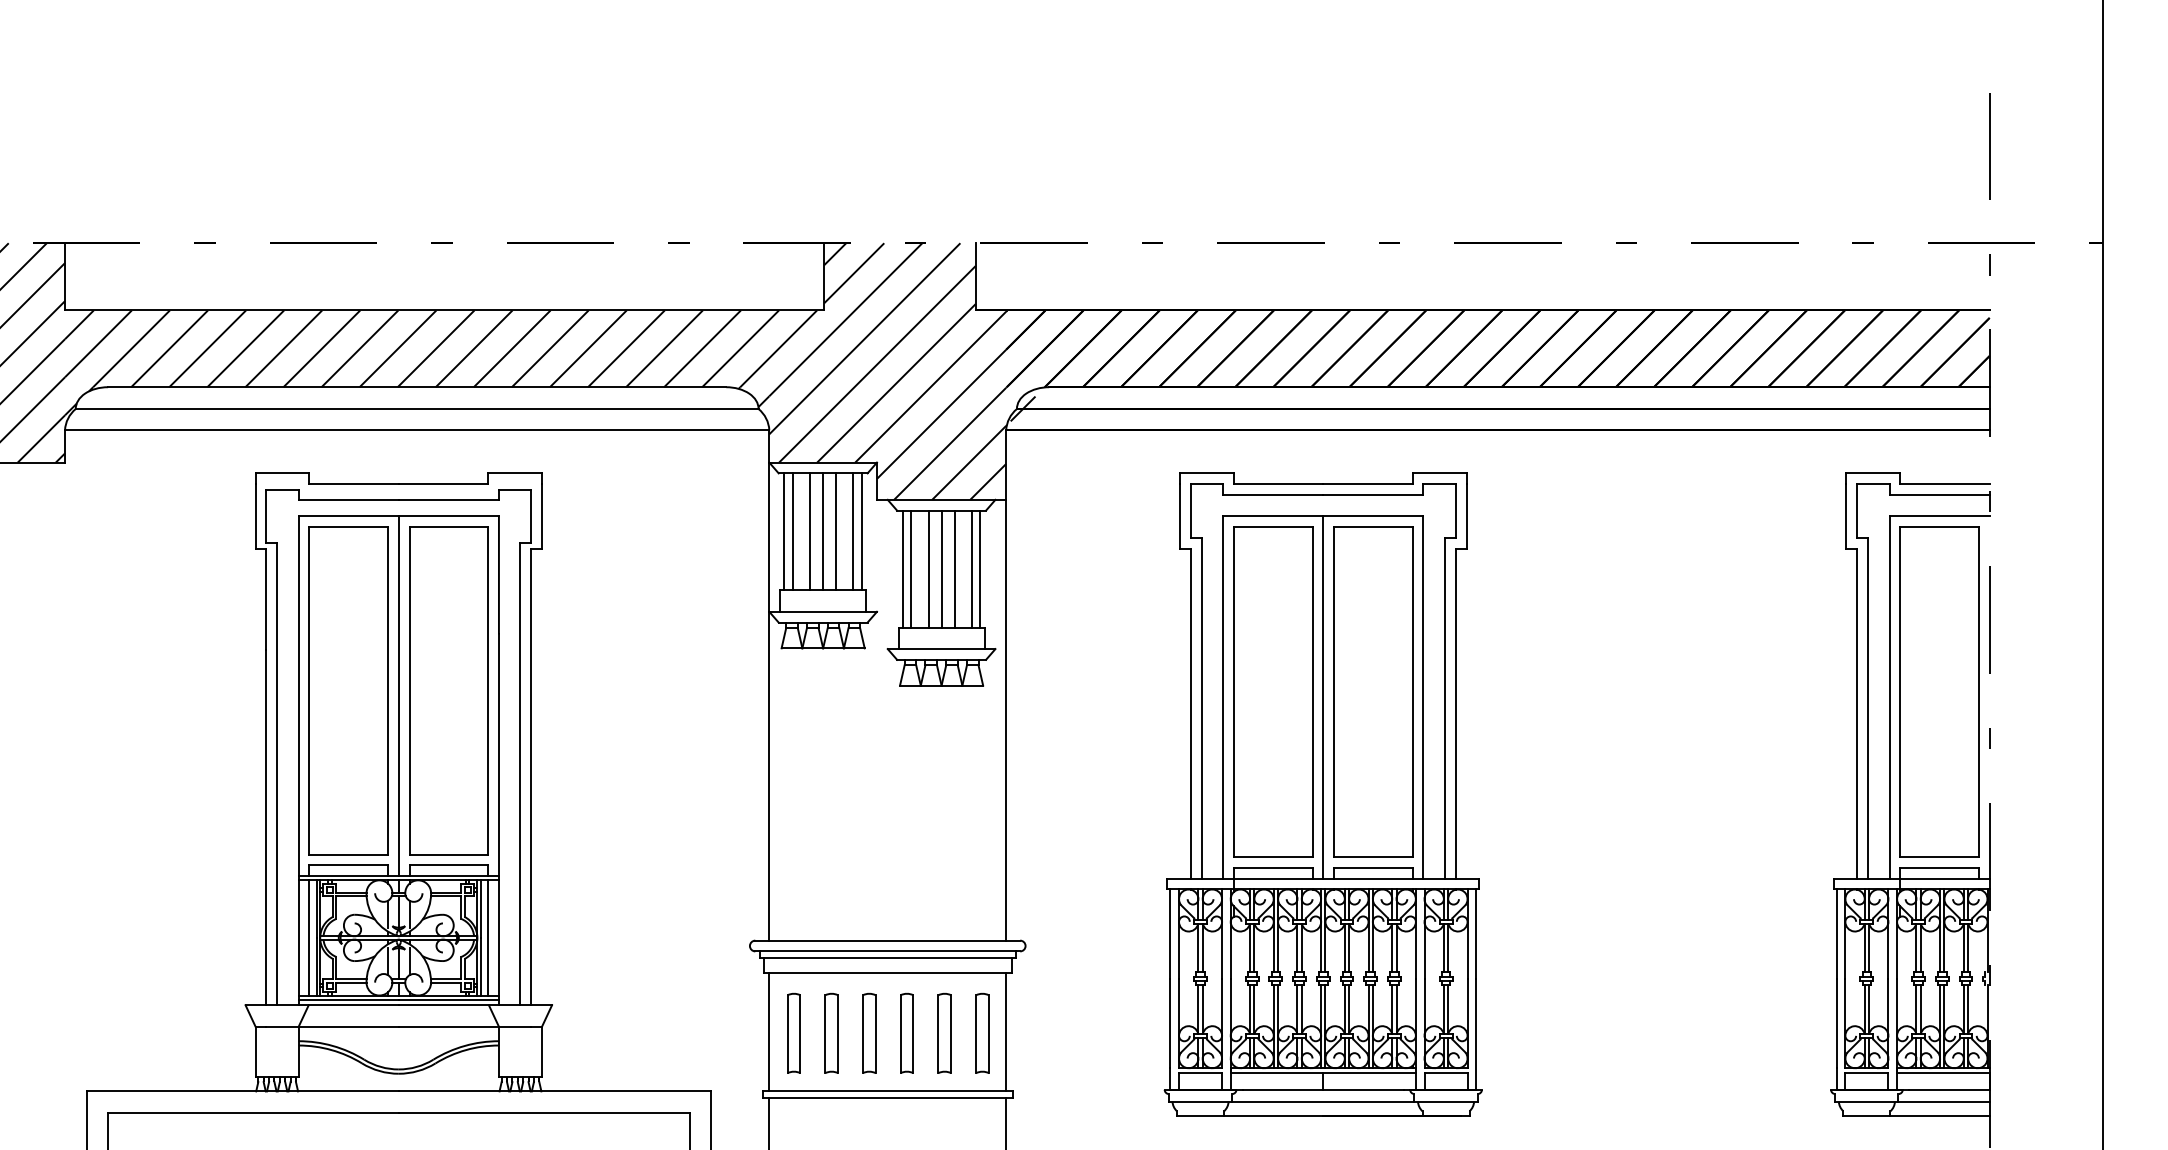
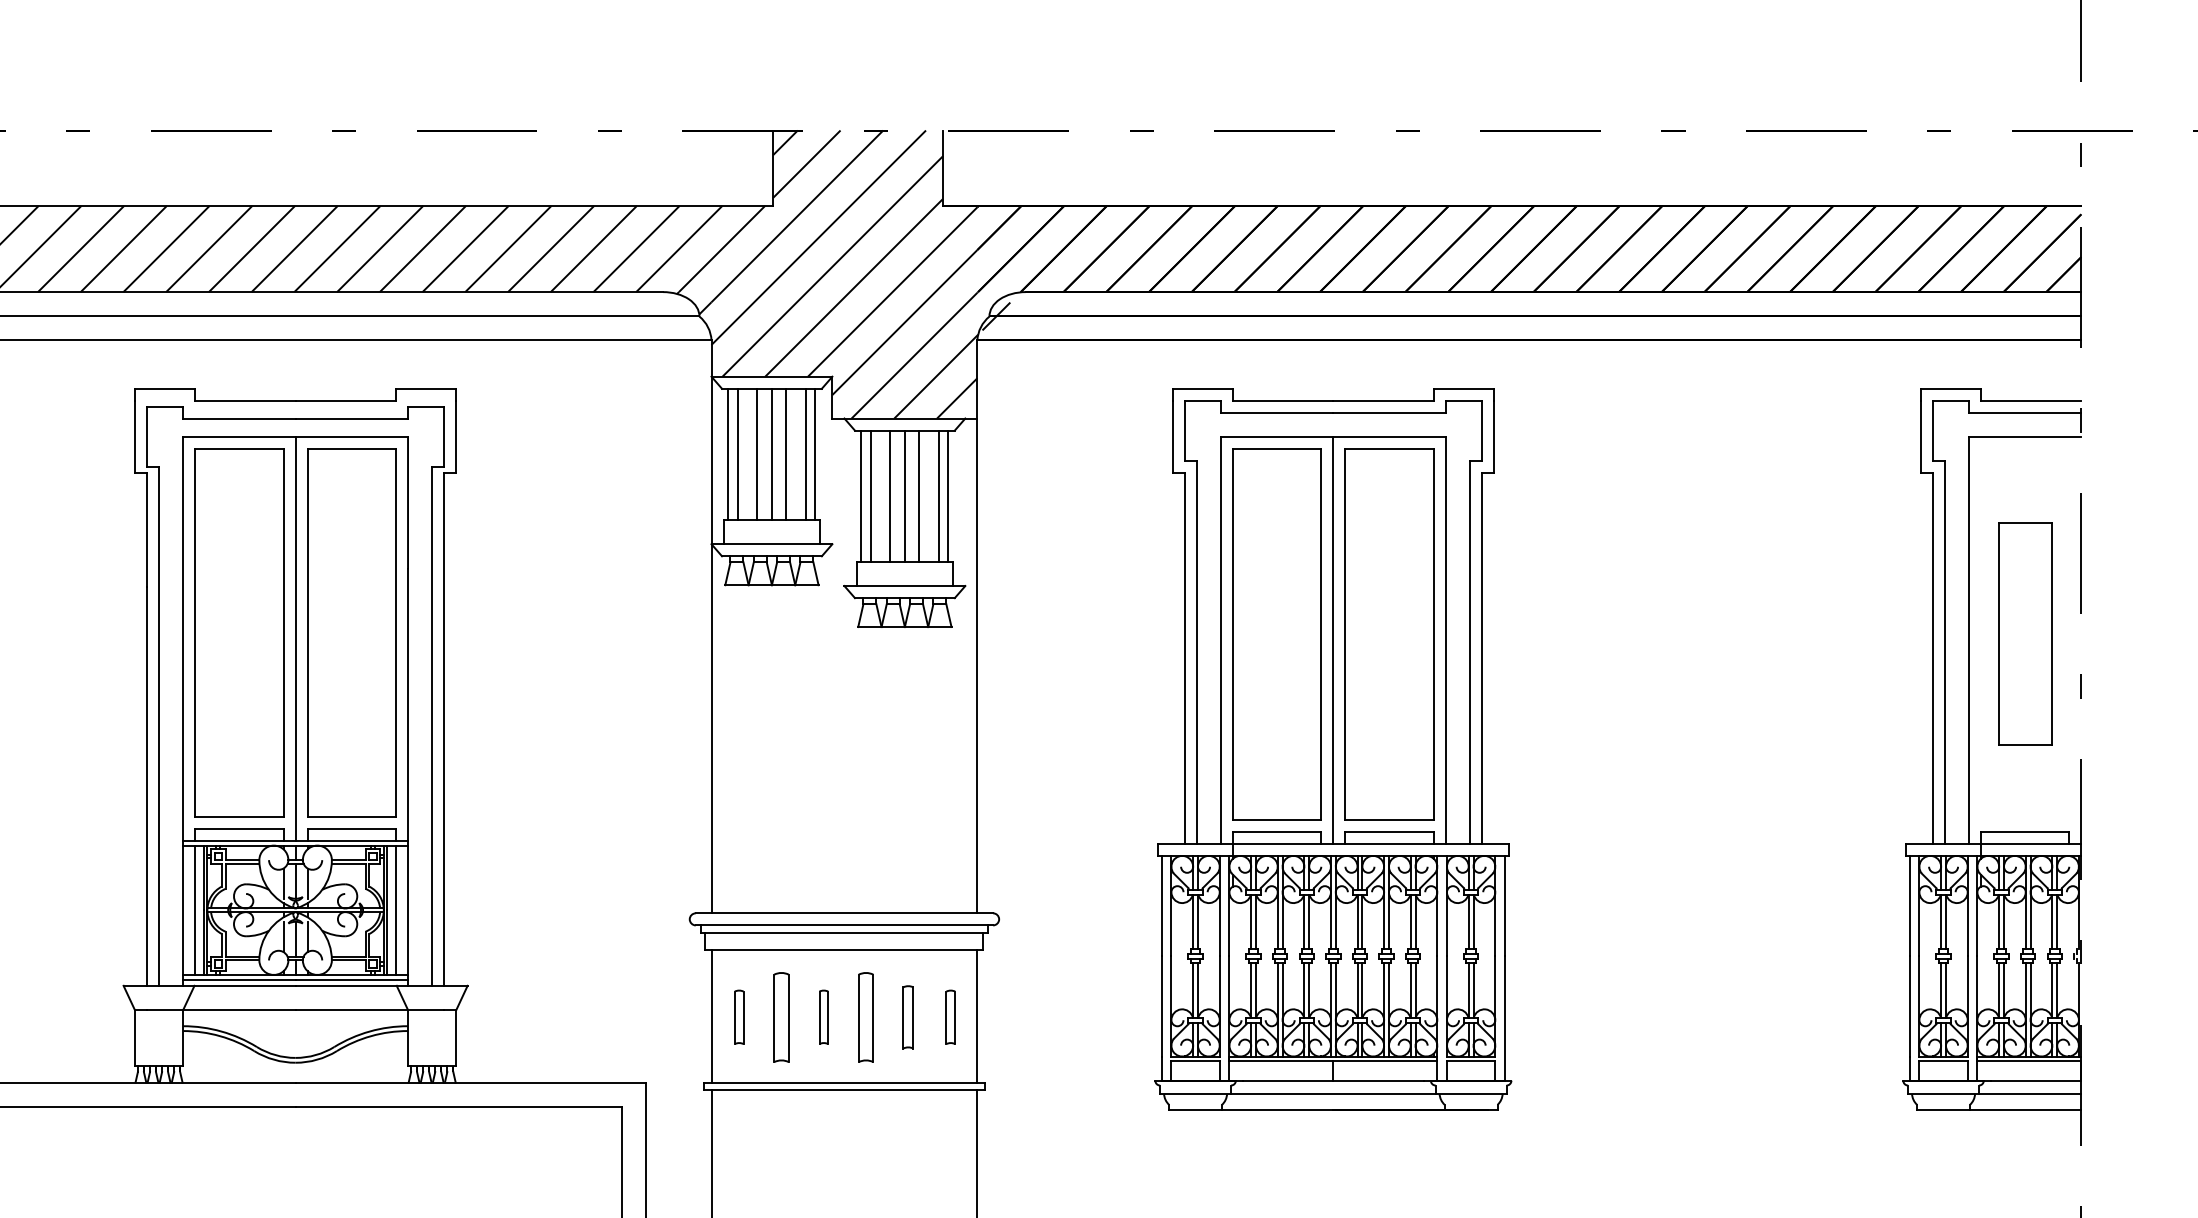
part: (1939, 691) -> (2025, 633), size x0.6
part: (793, 1032) -> (738, 1016), size x0.6
part: (869, 1032) -> (823, 1016), size x0.6
part: (944, 1032) -> (908, 1016), size x0.7
part: (982, 1032) -> (950, 1016), size x0.6

